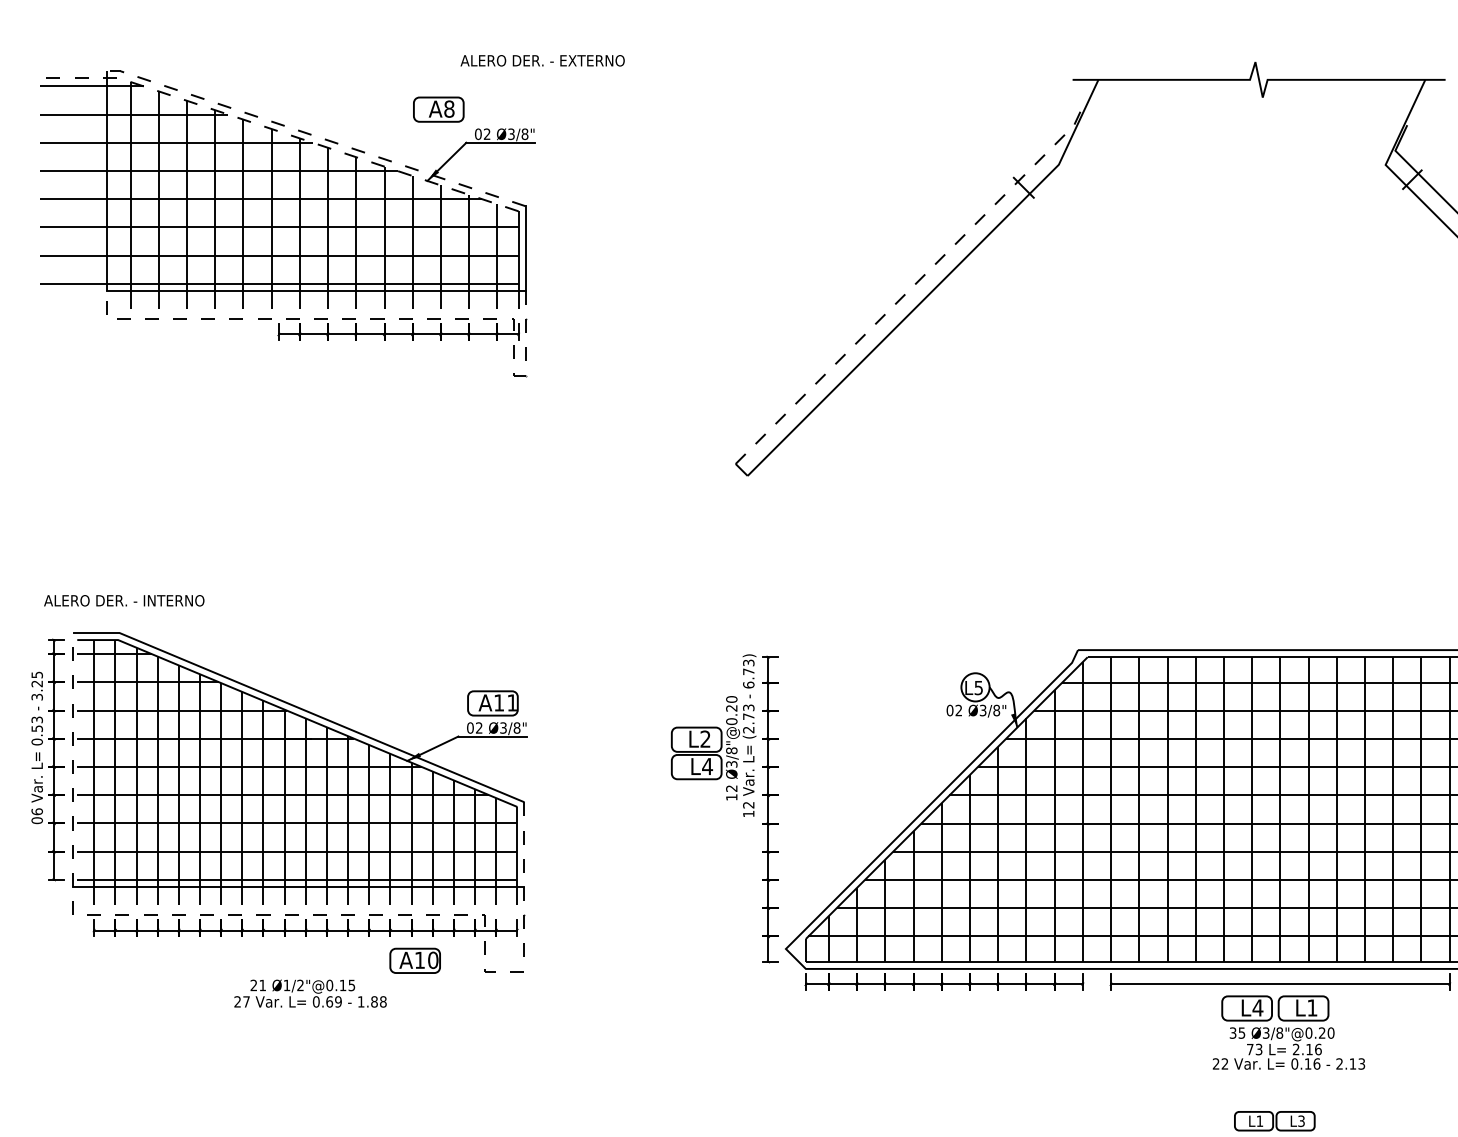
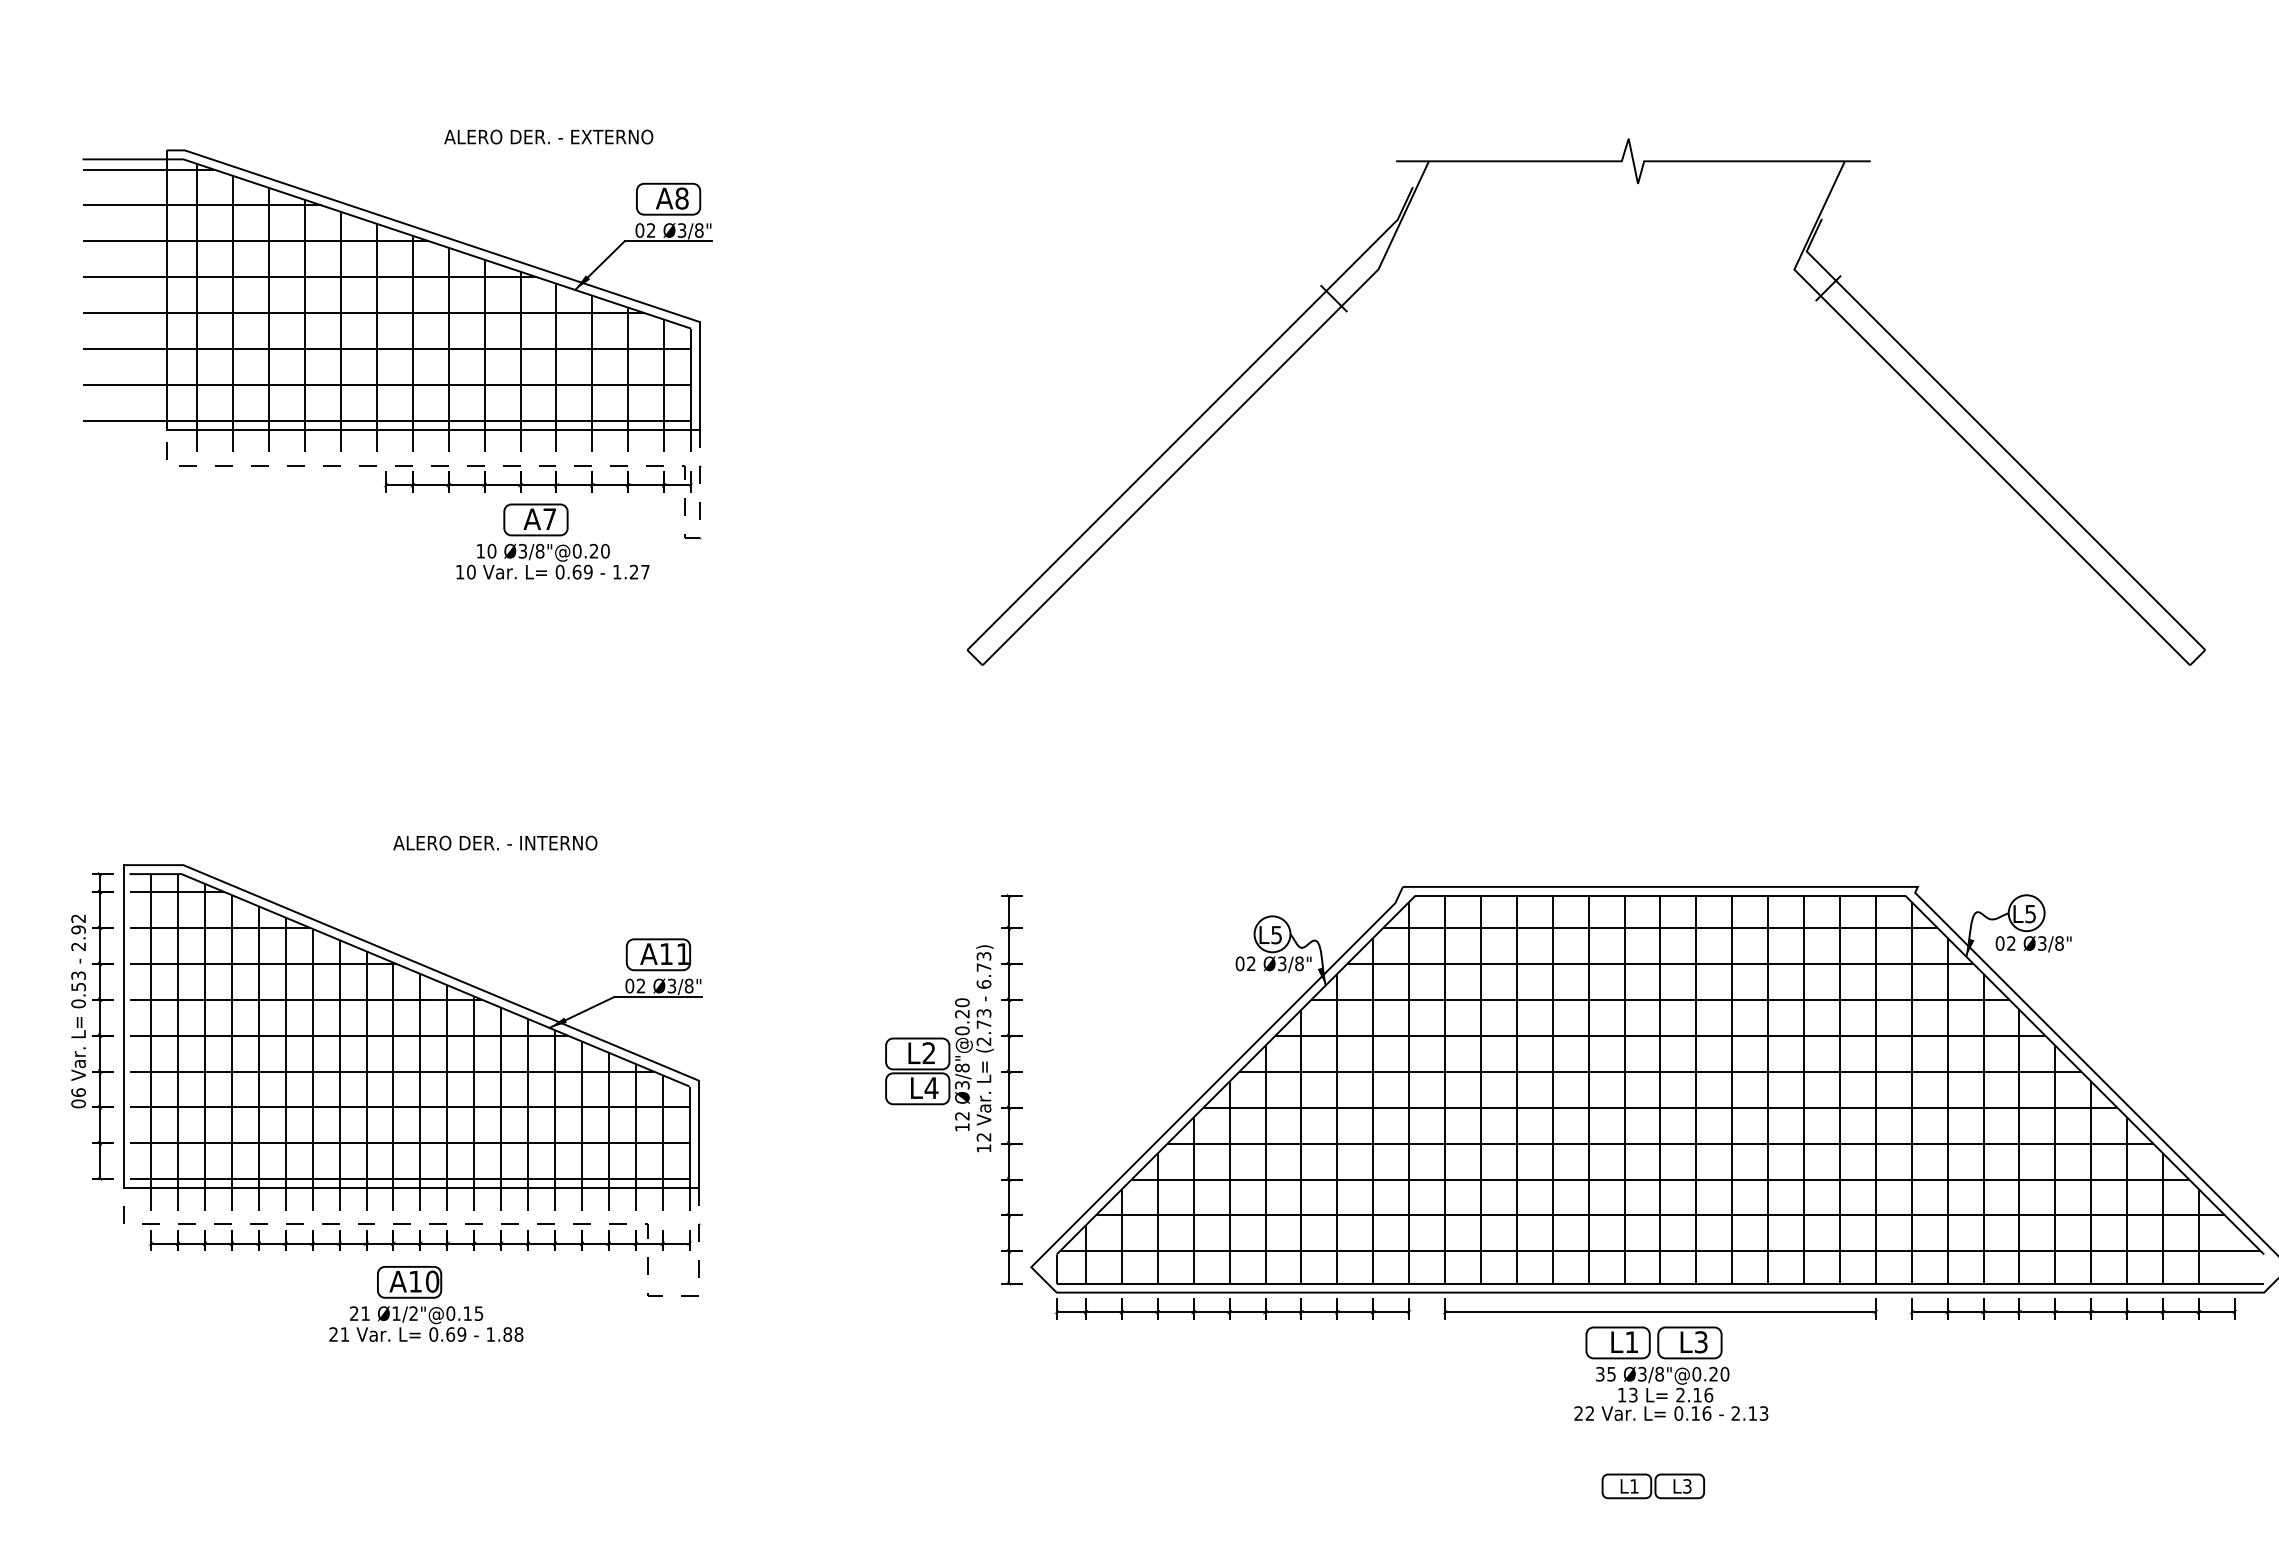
text: (542, 60) -> (548, 136), moved
part: (438, 109) -> (668, 198), moved
line: (280, 131) -> (388, 227), dashed -> solid
line: (315, 136) -> (432, 233), dashed -> solid
line: (914, 284) -> (1195, 421), dashed -> solid
part: (409, 378) -> (552, 541), added
text: (124, 600) -> (495, 842), moved
text: (37, 685) -> (78, 932), 3.25 -> 2.92
part: (713, 735) -> (939, 1048), moved
line: (73, 759) -> (124, 1026), dashed -> solid
line: (524, 844) -> (698, 1134), dashed -> solid
part: (415, 961) -> (409, 1282), moved
text: (246, 1001) -> (344, 1334), 27 -> 21
text: (1257, 1007) -> (1631, 1341), L4 -> L1
text: (1311, 1008) -> (1700, 1342), L1 -> L3
text: (1250, 1049) -> (1622, 1395), 73 -> 13

